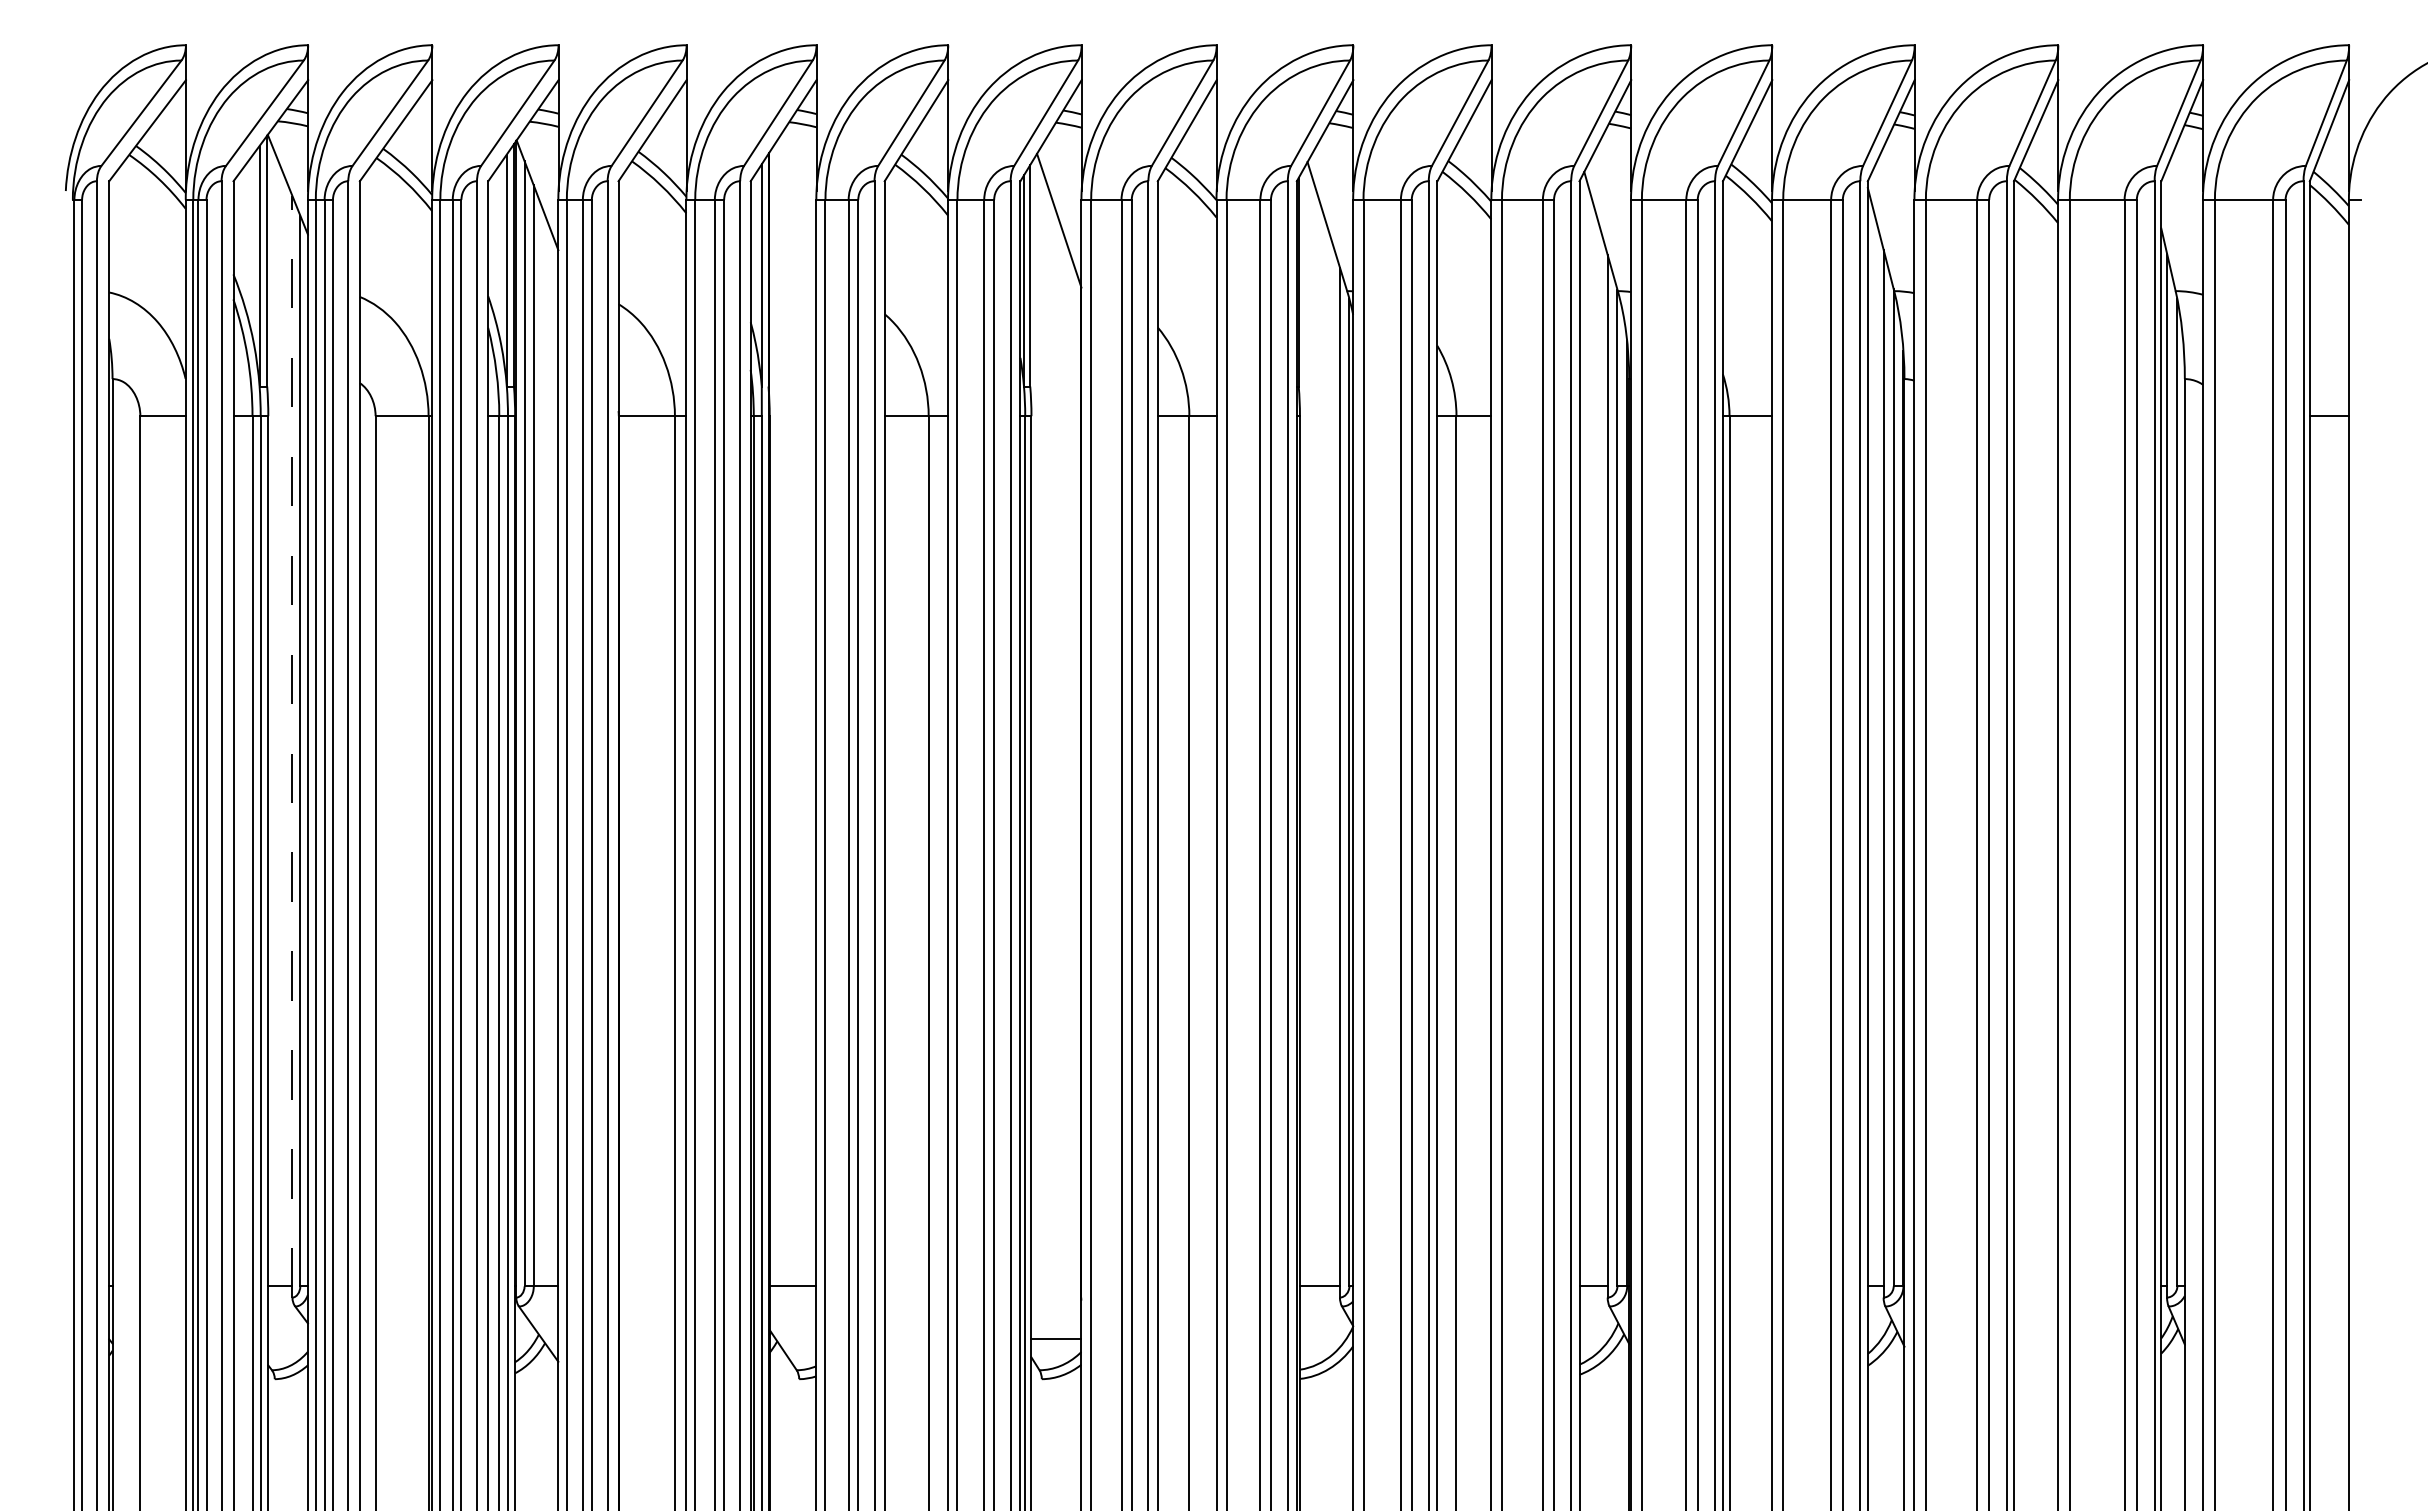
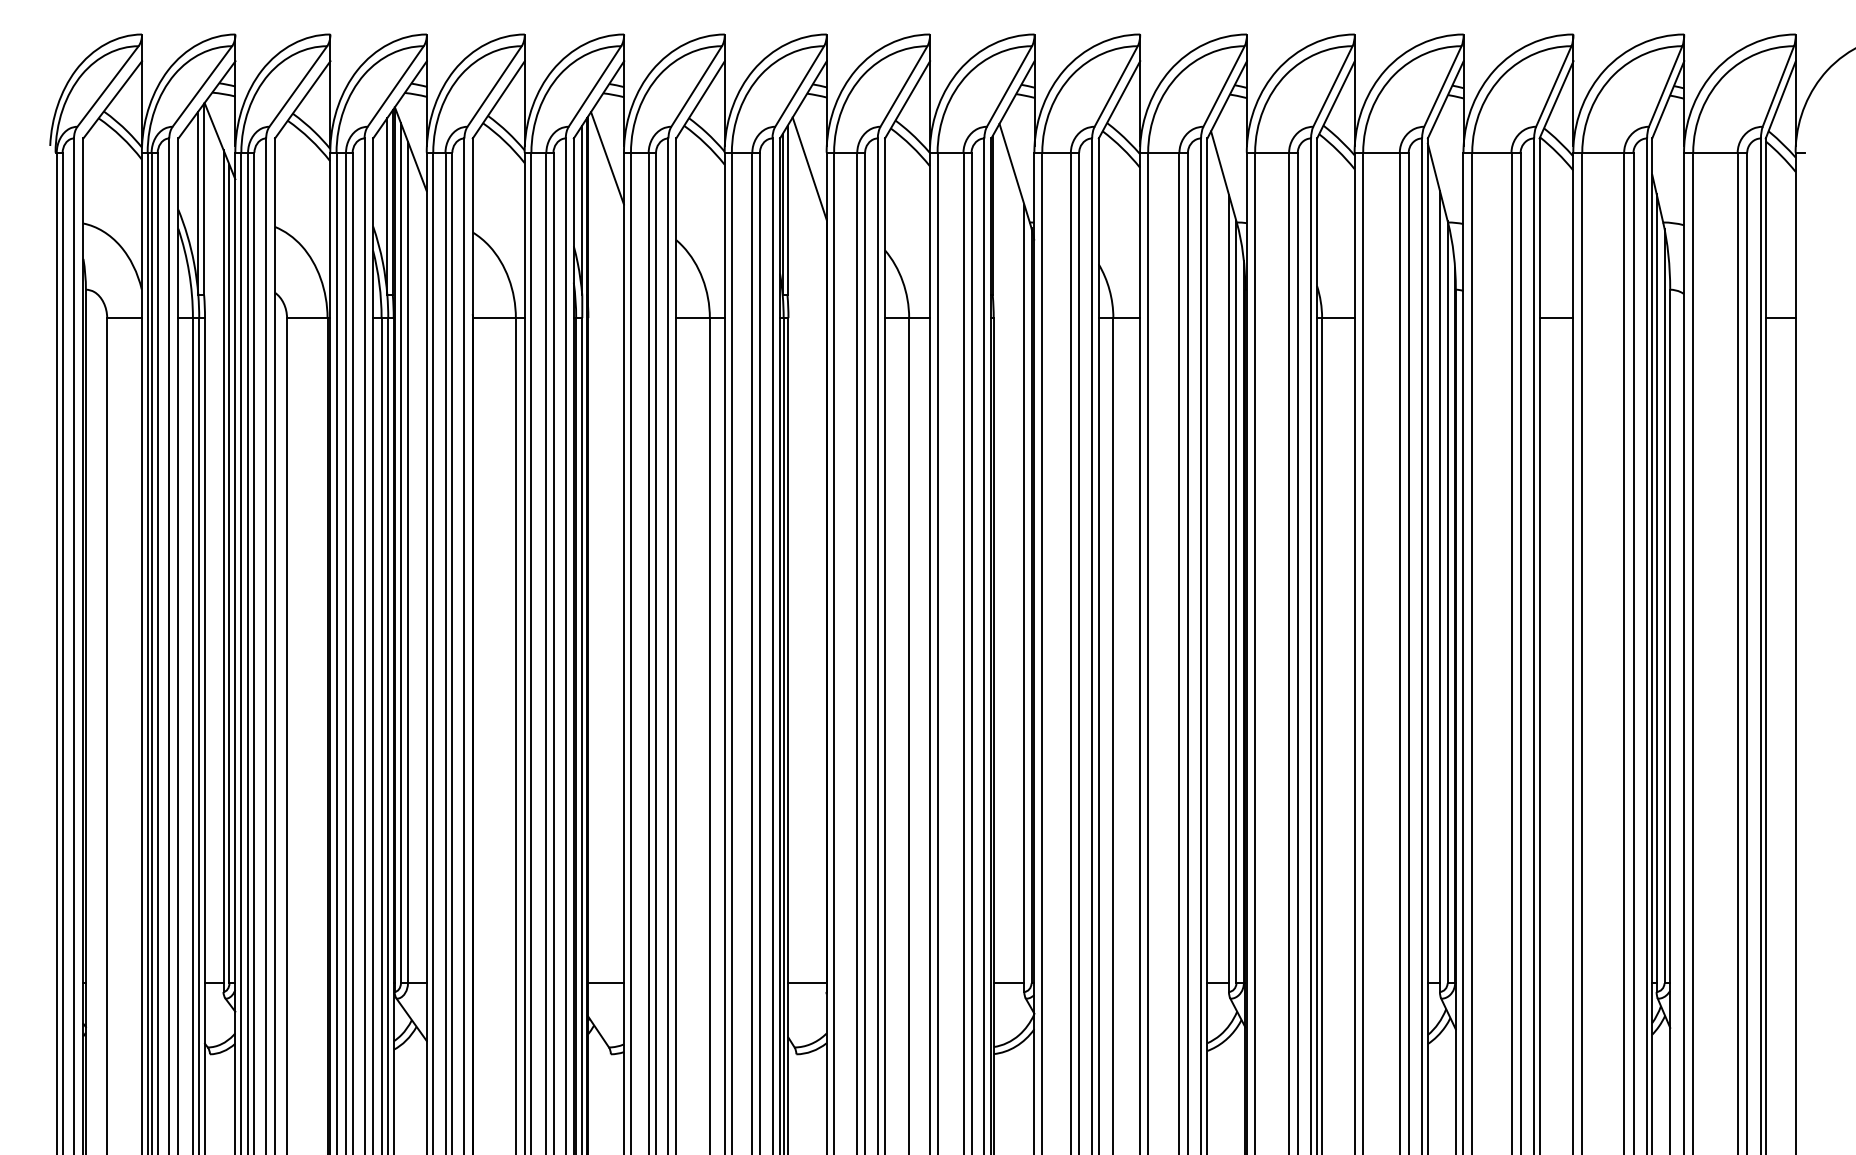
line: (794, 206) -> (607, 157), added
line: (2035, 416) -> (1556, 318), added
line: (292, 746) -> (223, 570), dashed -> solid
line: (1056, 1339) -> (807, 983), moved

